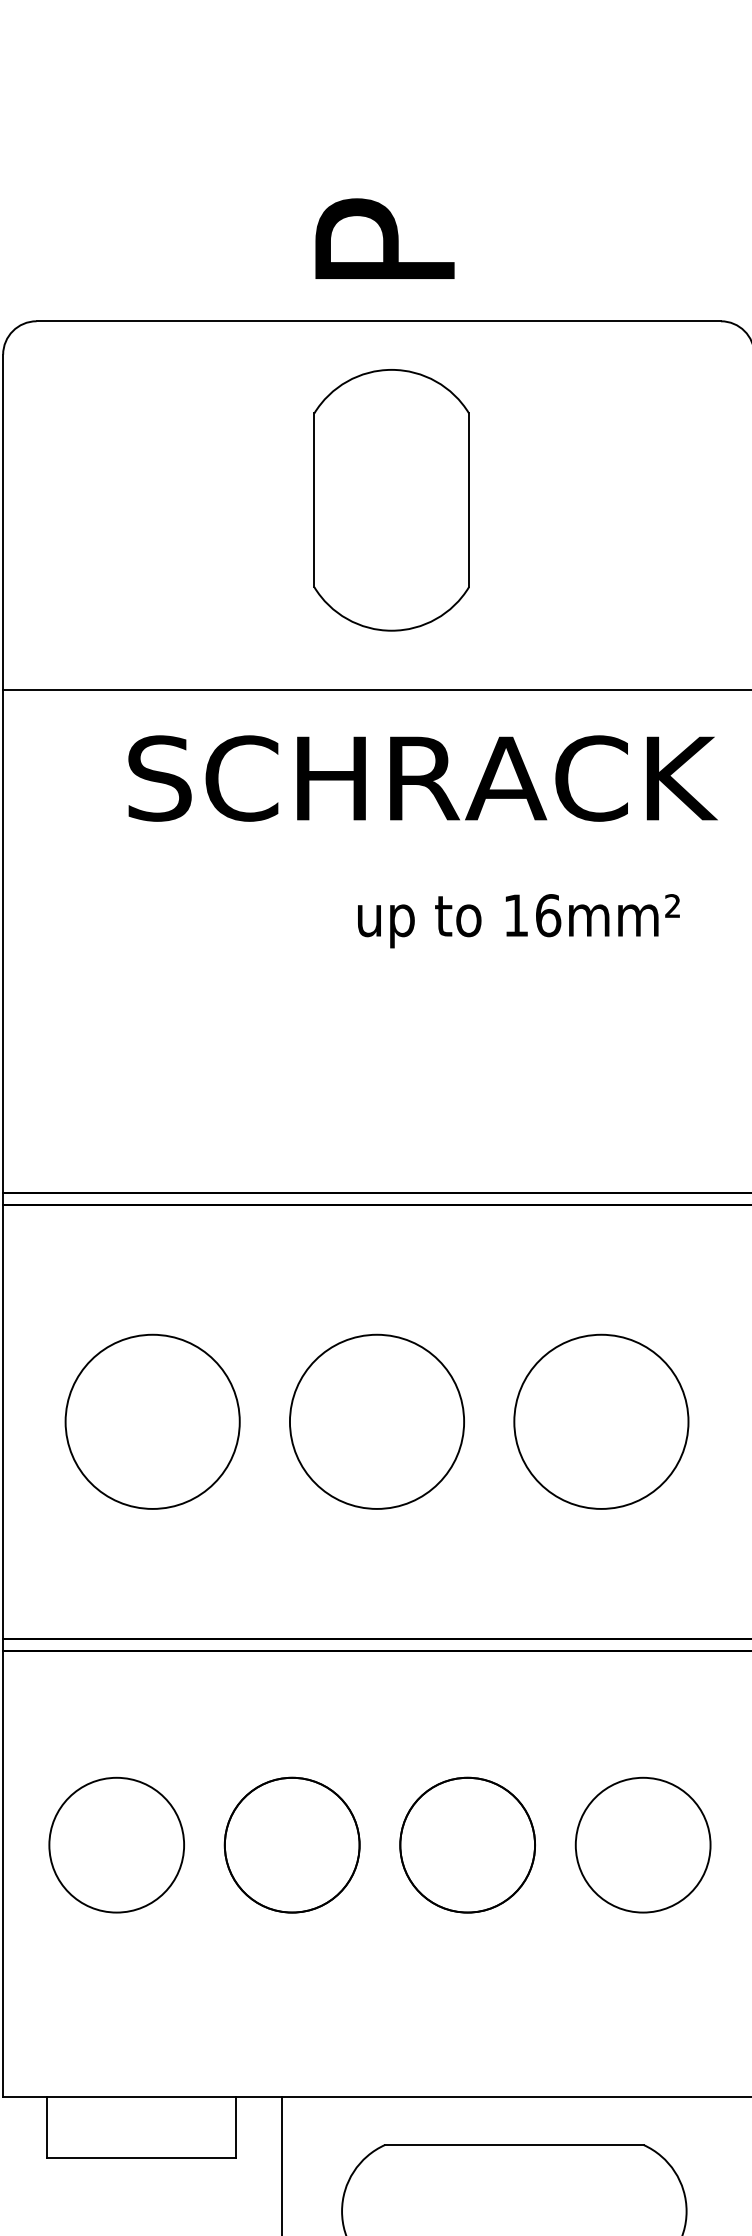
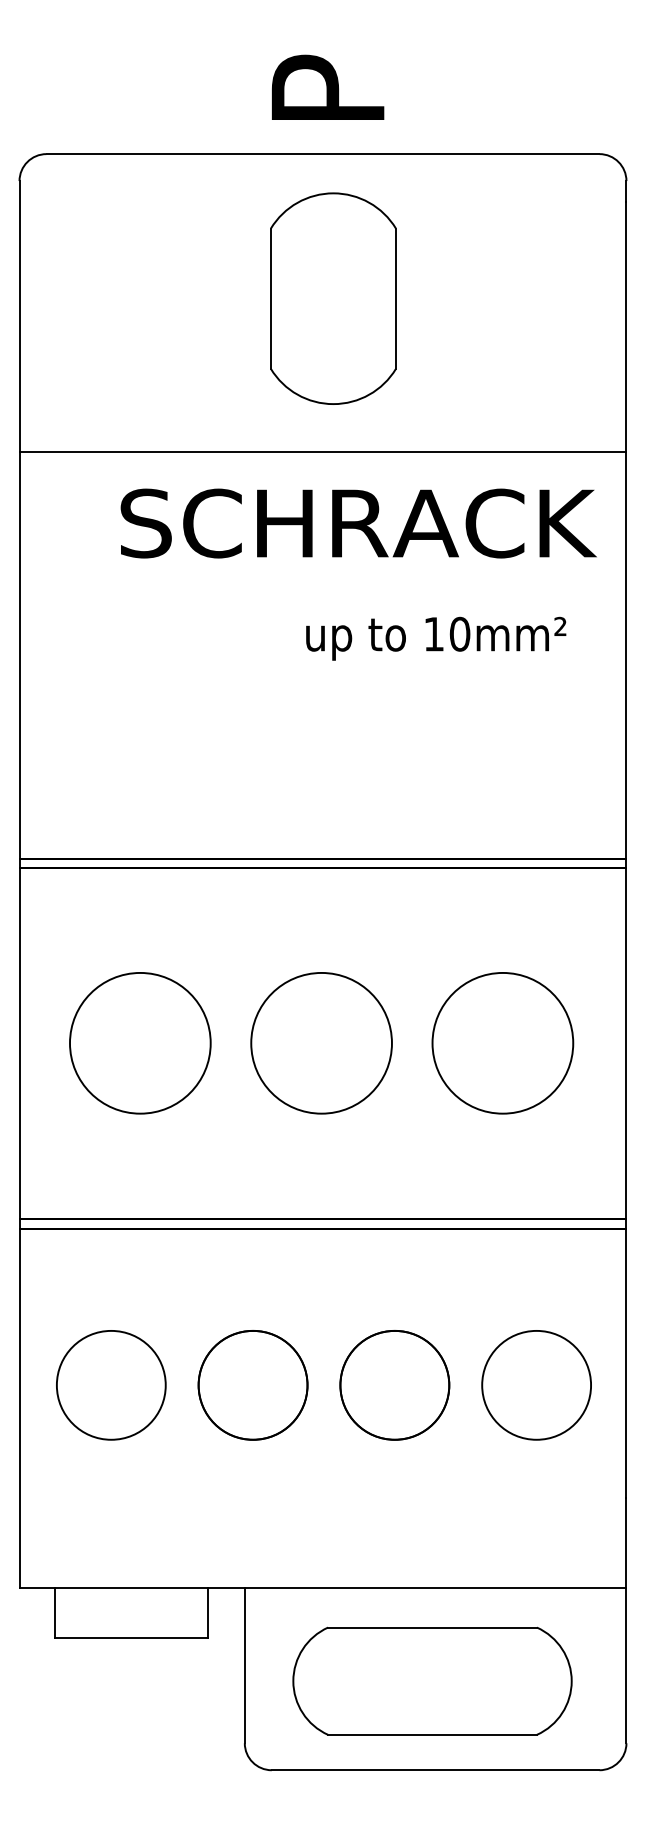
text: (547, 914) -> (459, 633), 16mm² -> 10mm²

